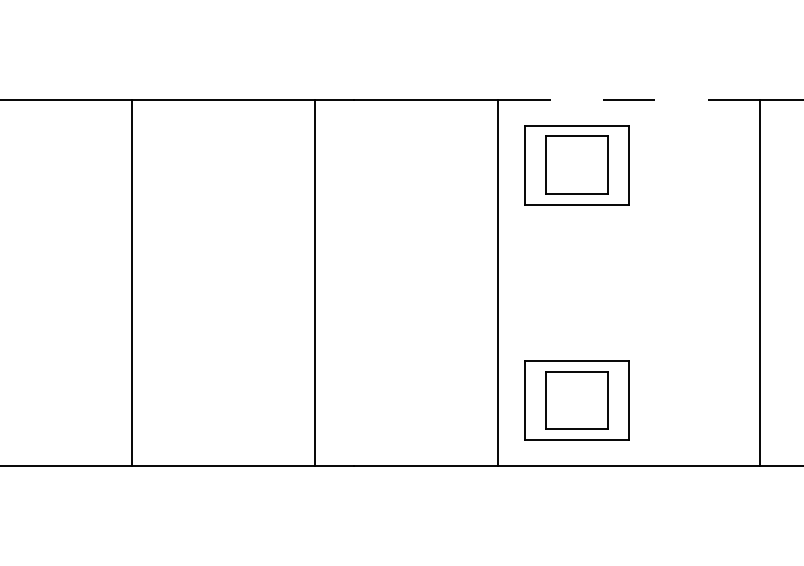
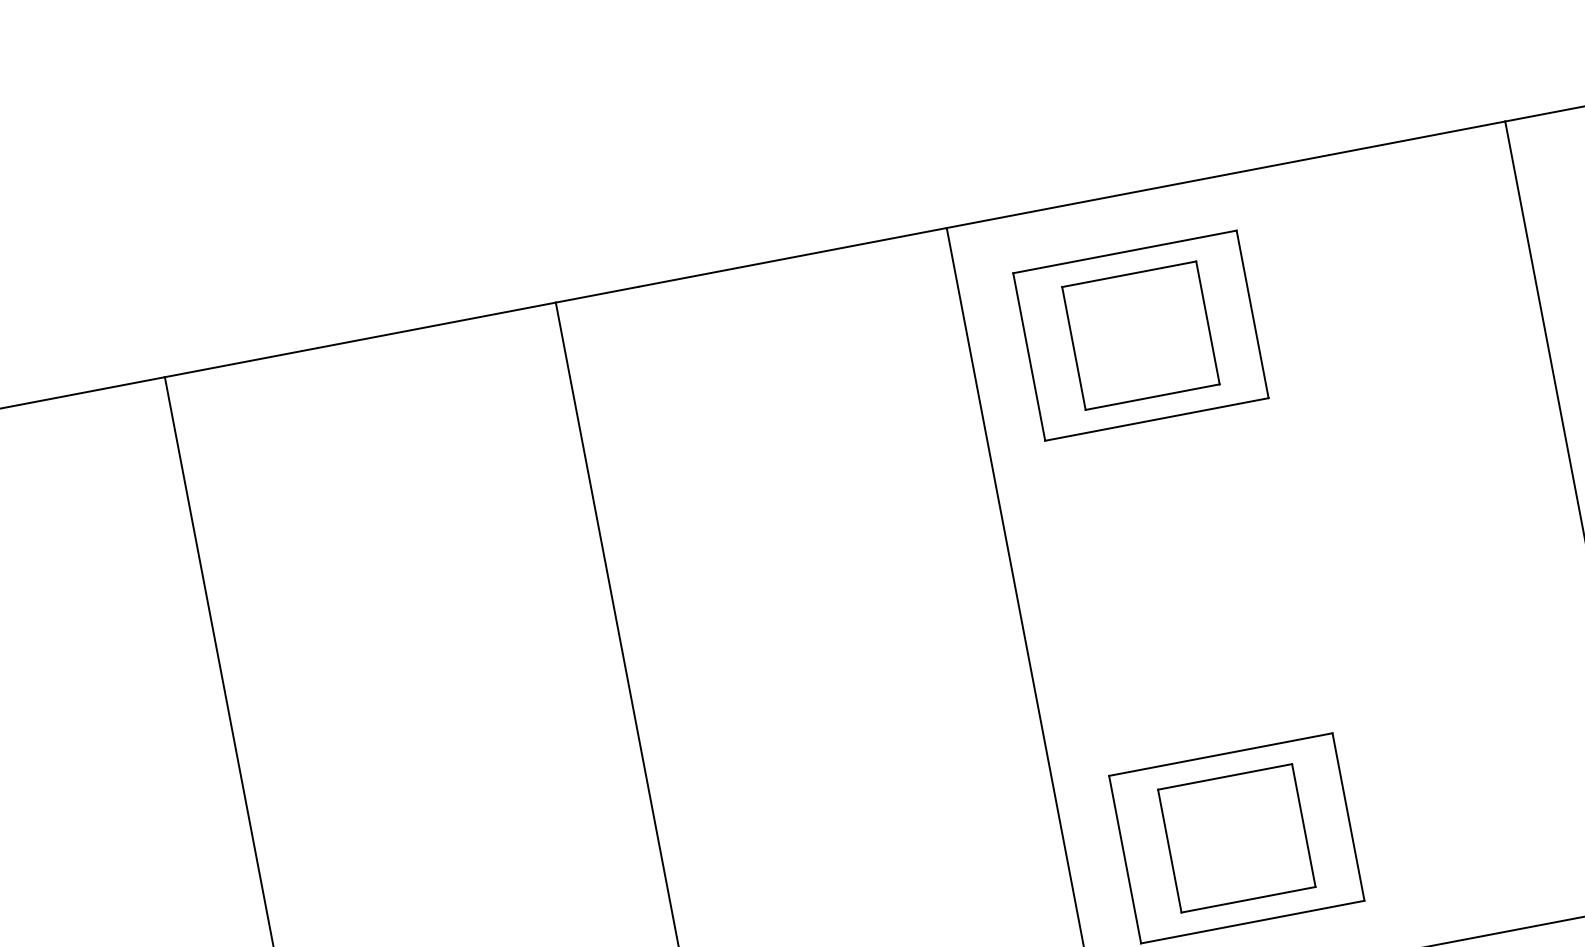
line: (629, 99) -> (1226, 173), dashed -> solid

